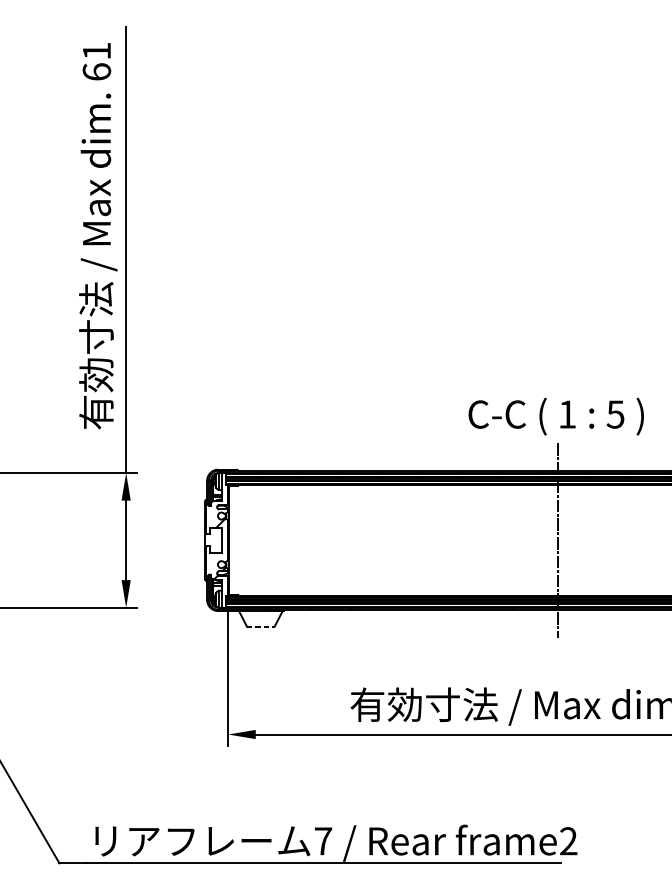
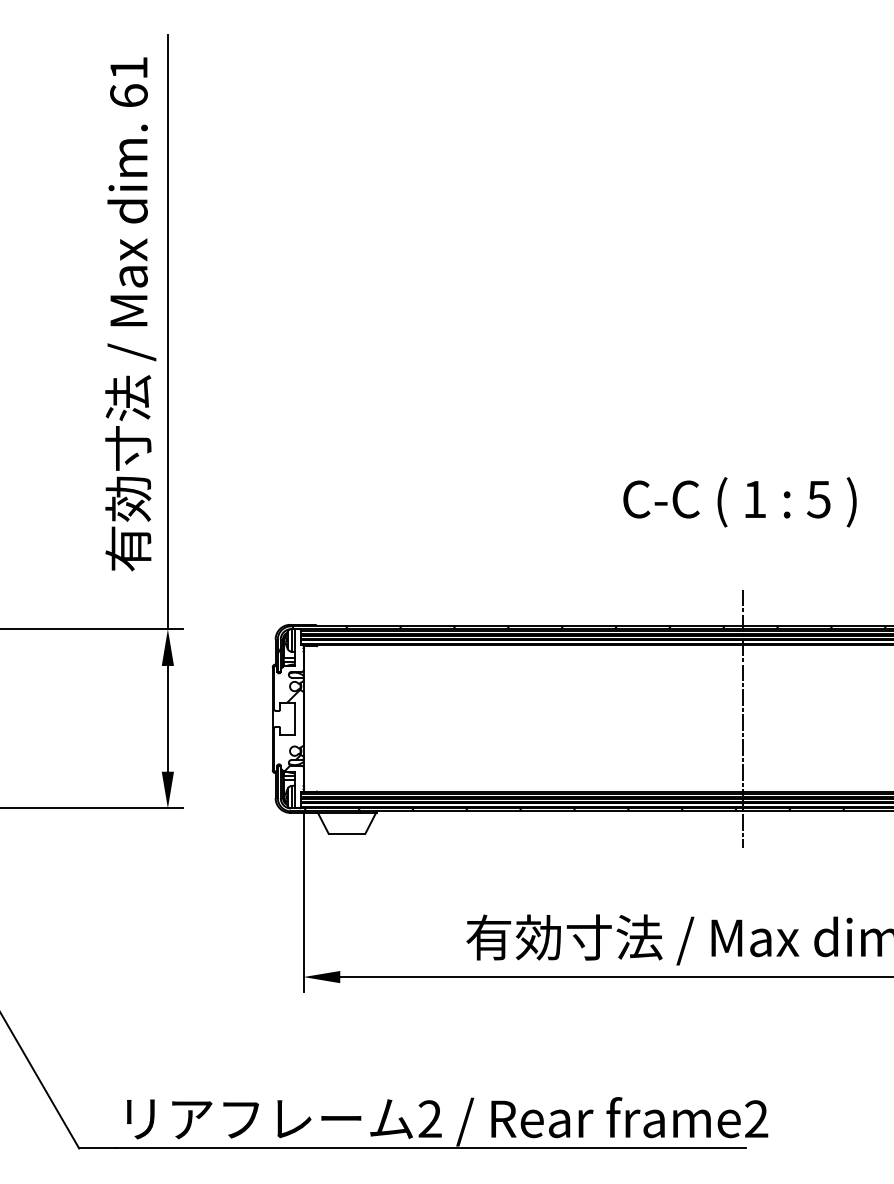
text: (555, 416) -> (739, 502), moved
line: (261, 626) -> (347, 833), dashed -> solid
text: (322, 840) -> (429, 1118), 7 -> 2

